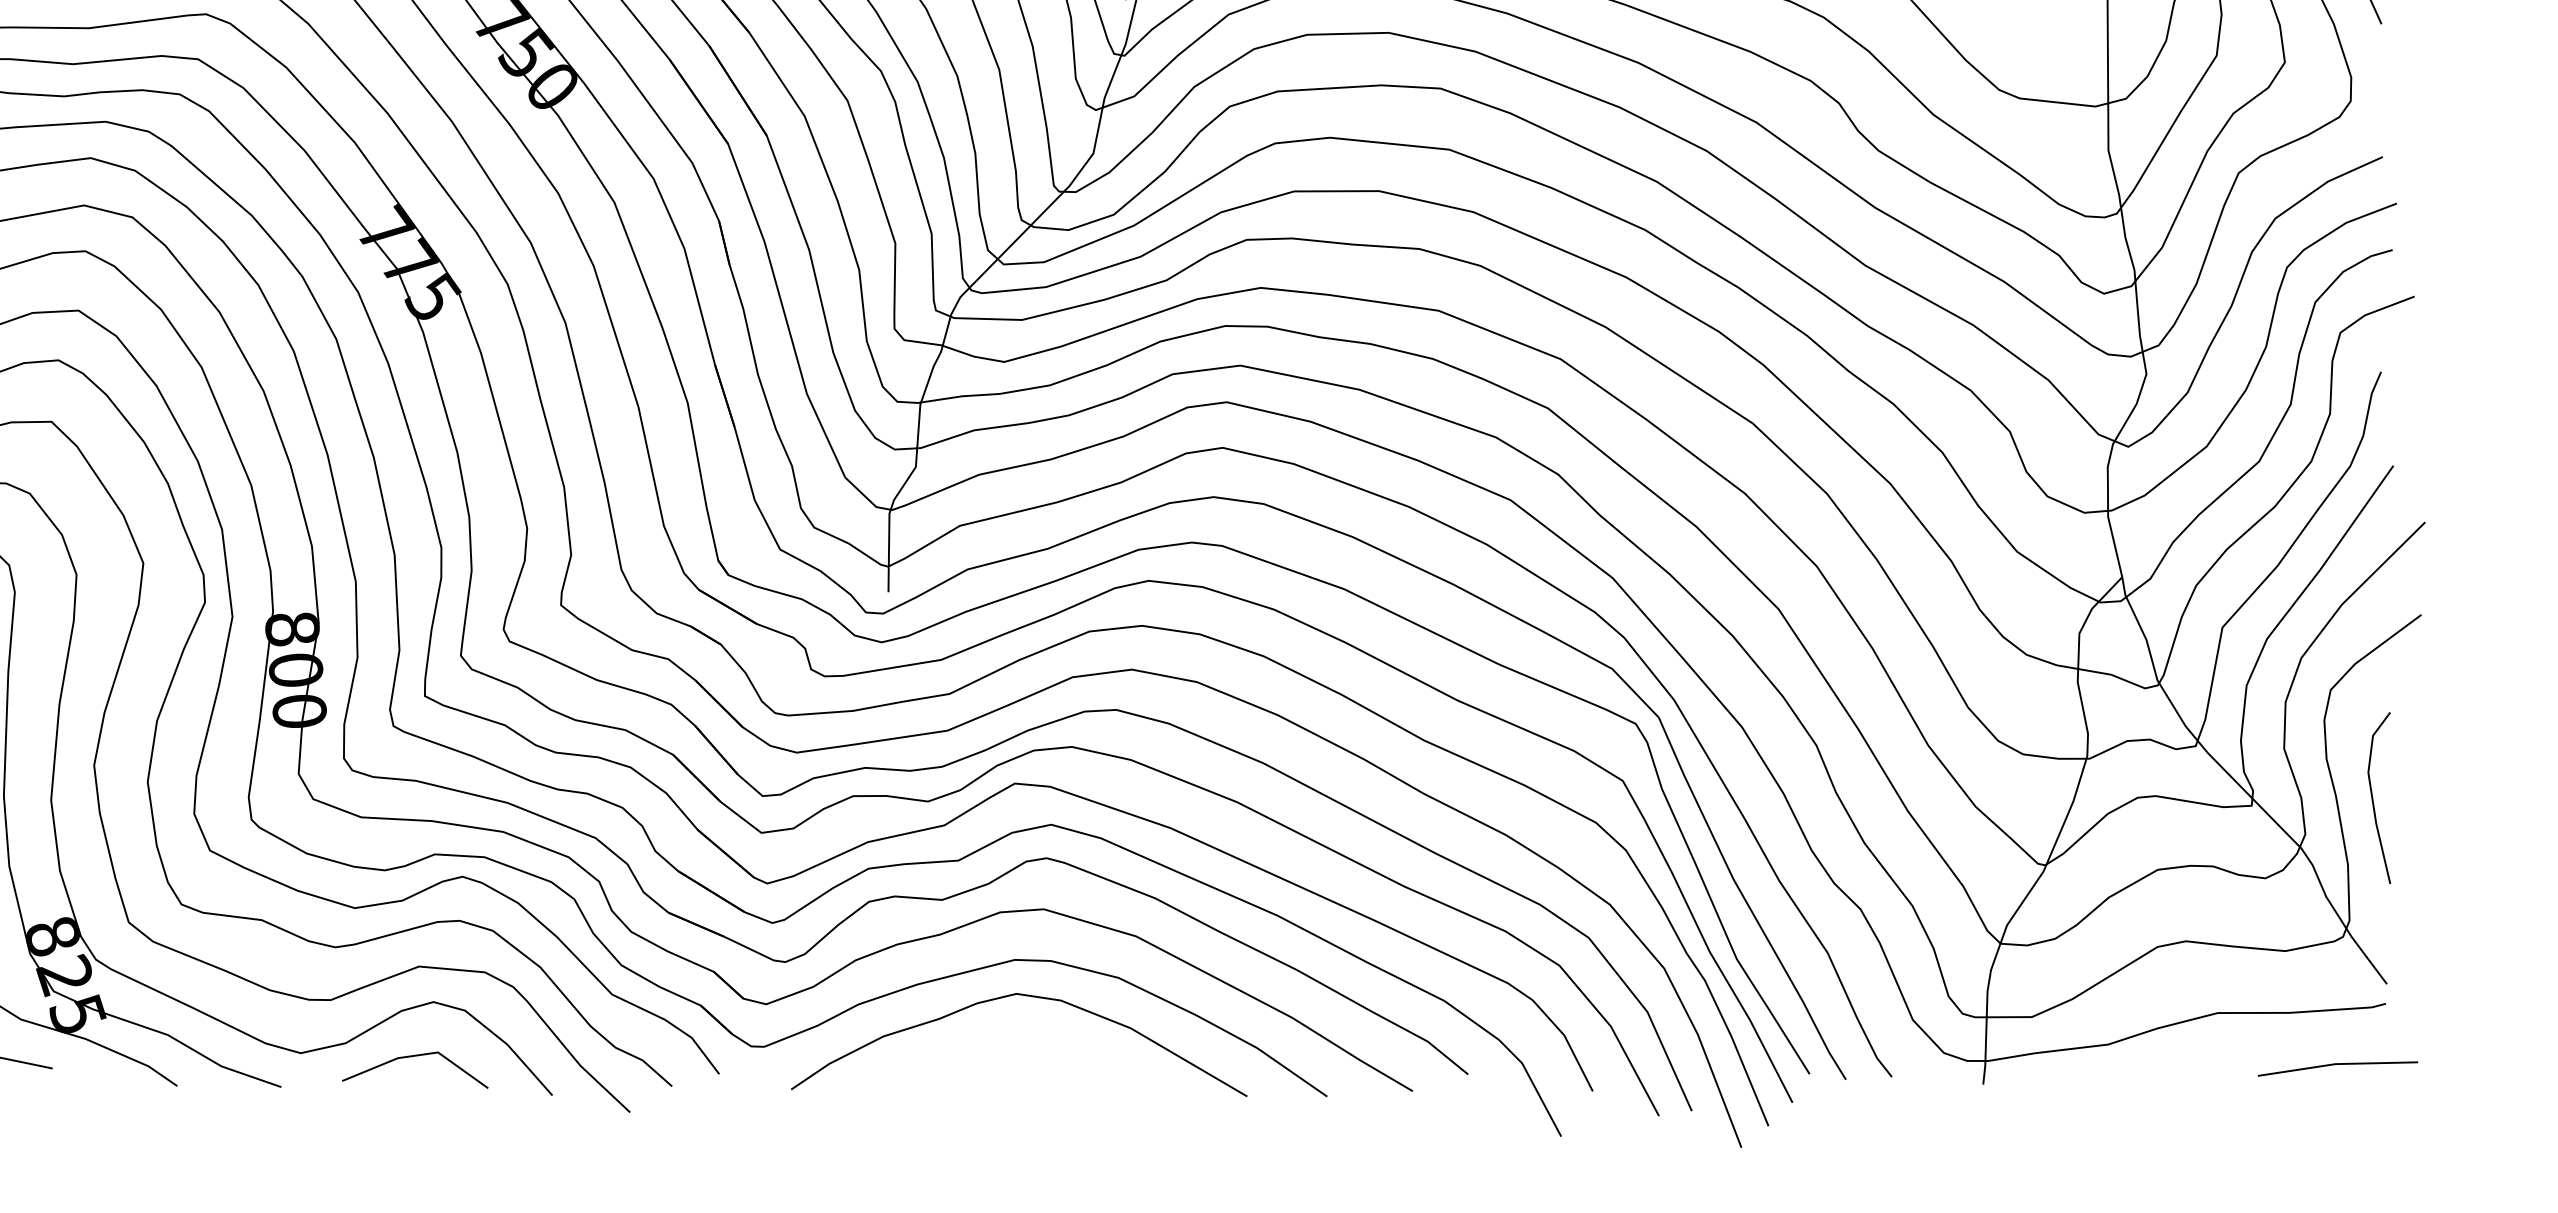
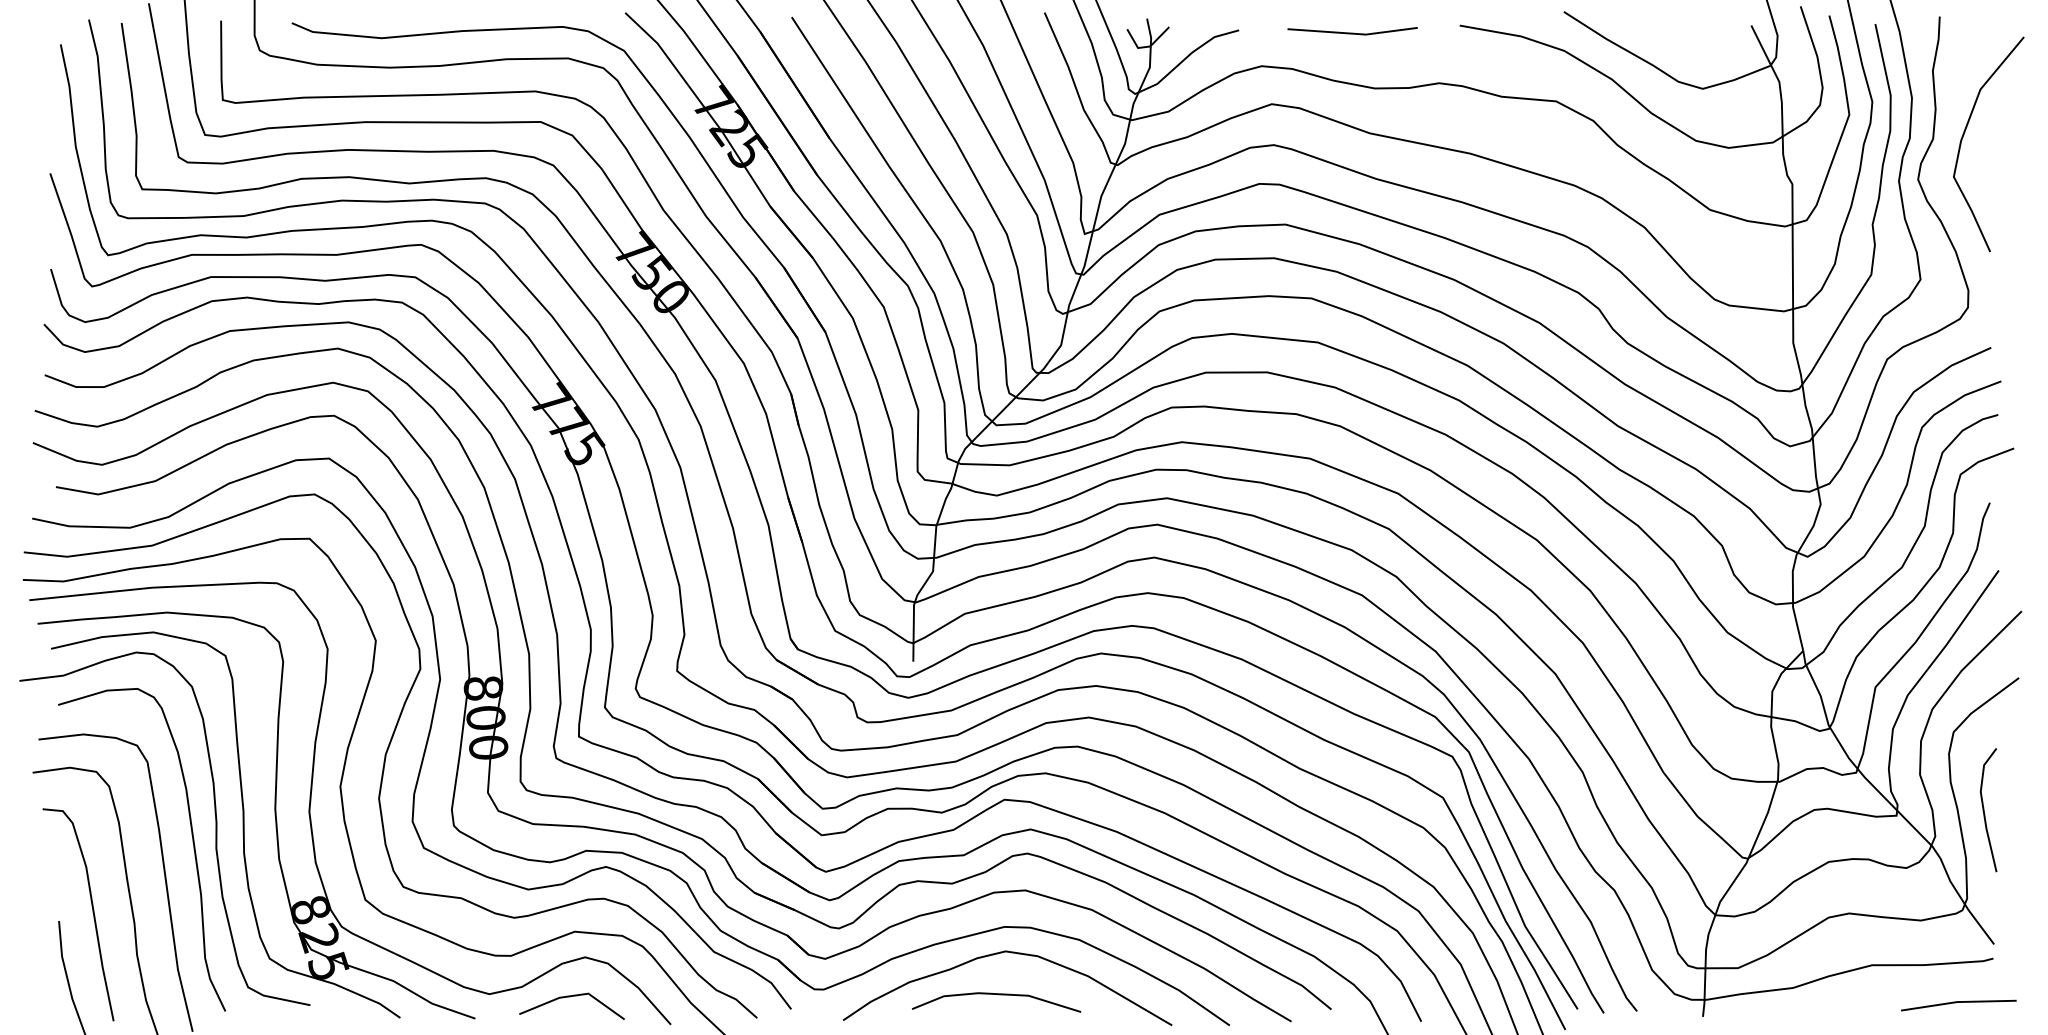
part: (1006, 1055) -> (998, 995), added

